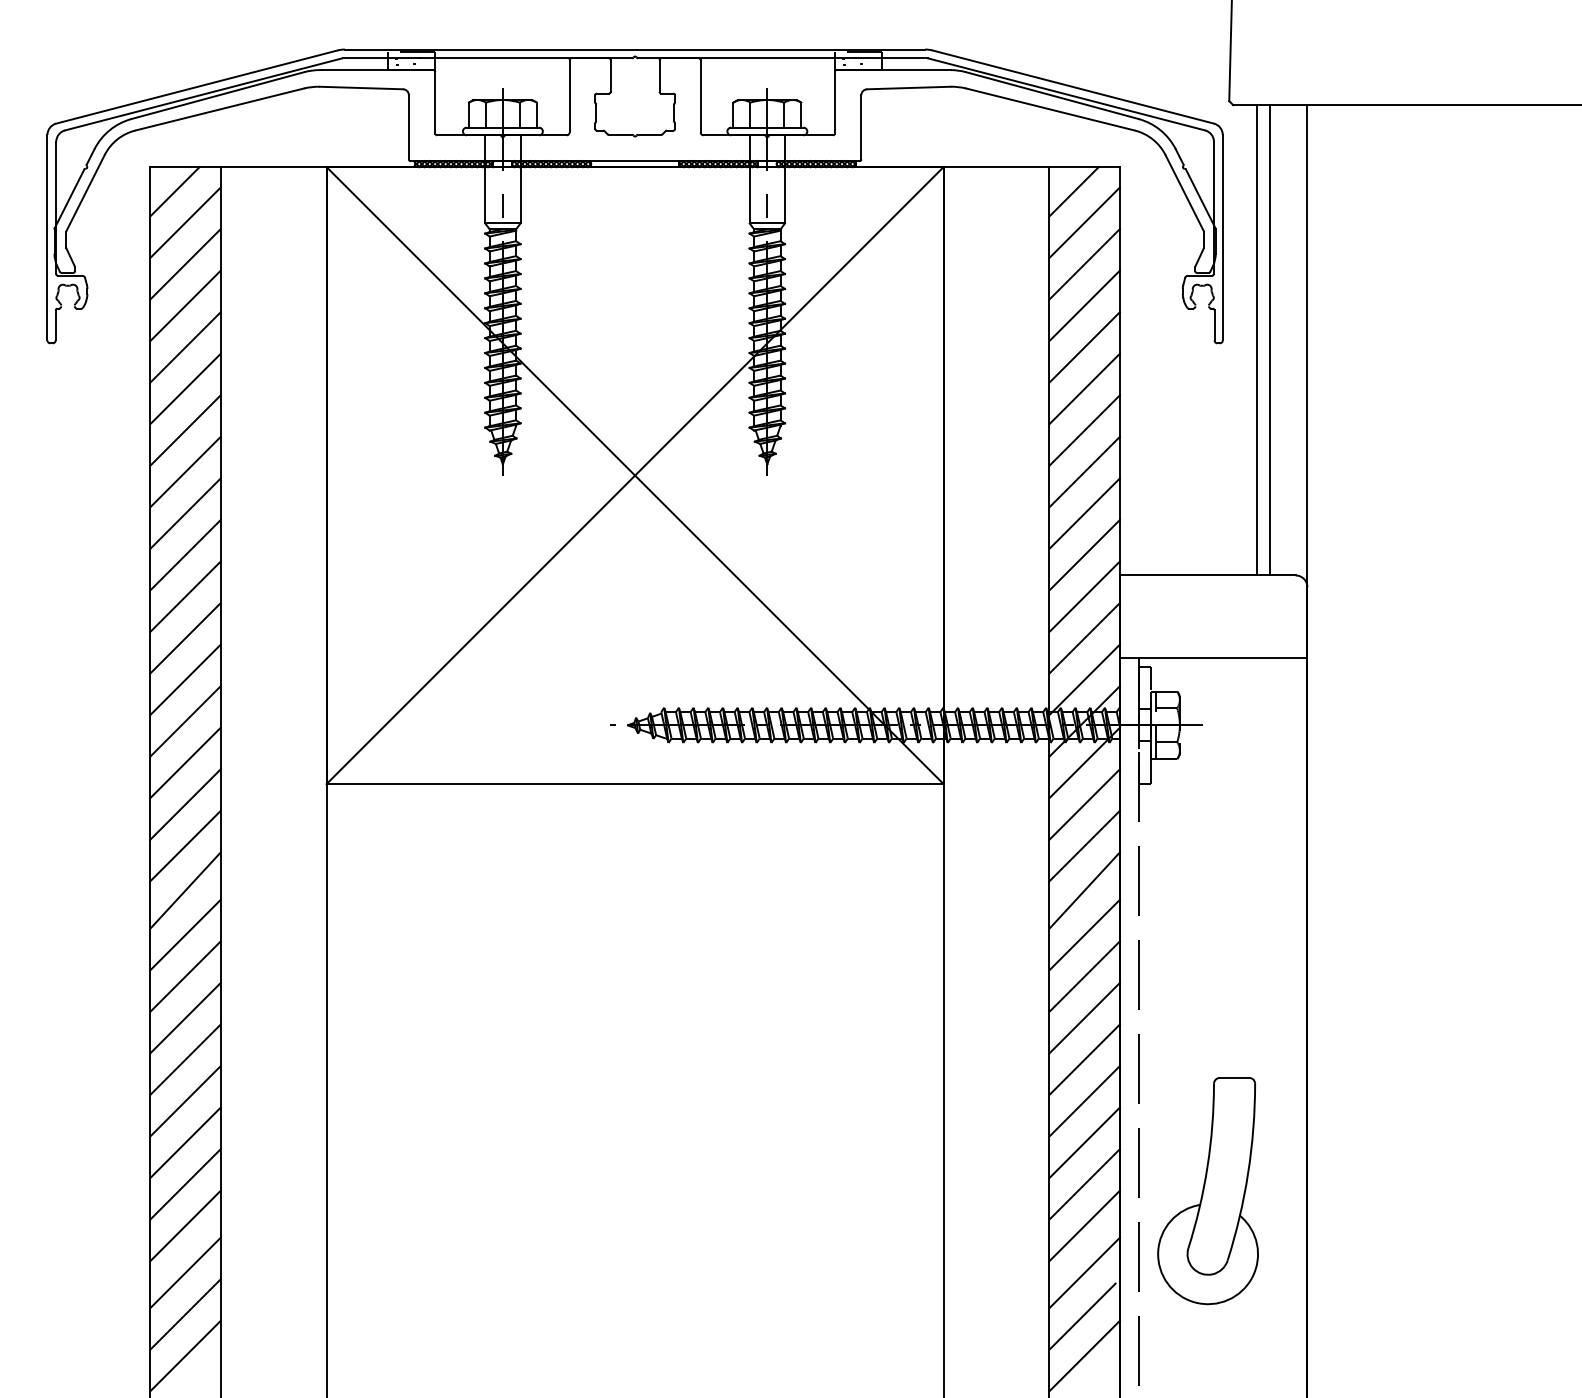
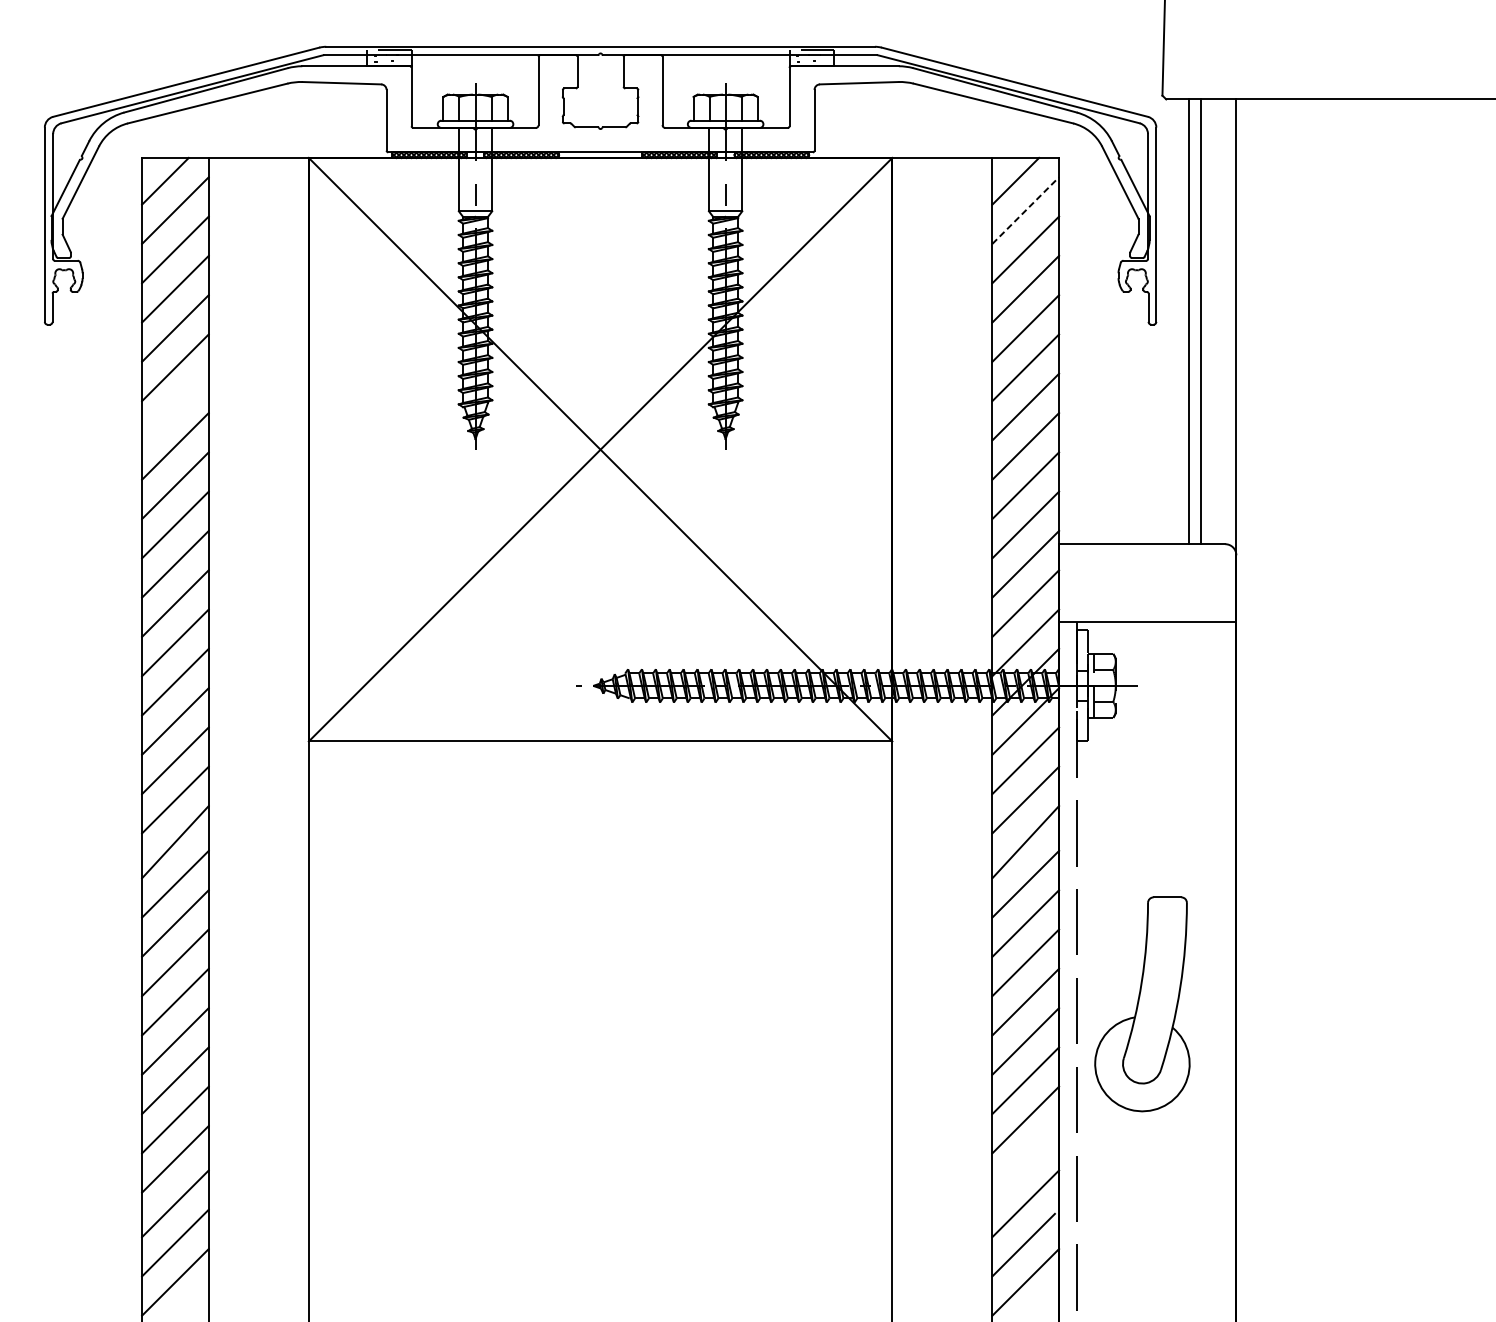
line: (1084, 222) -> (1025, 210), solid -> dashed
line: (185, 430) -> (175, 407), removed
part: (1207, 1191) -> (1141, 1004), moved
line: (1084, 1225) -> (1025, 1158), removed

